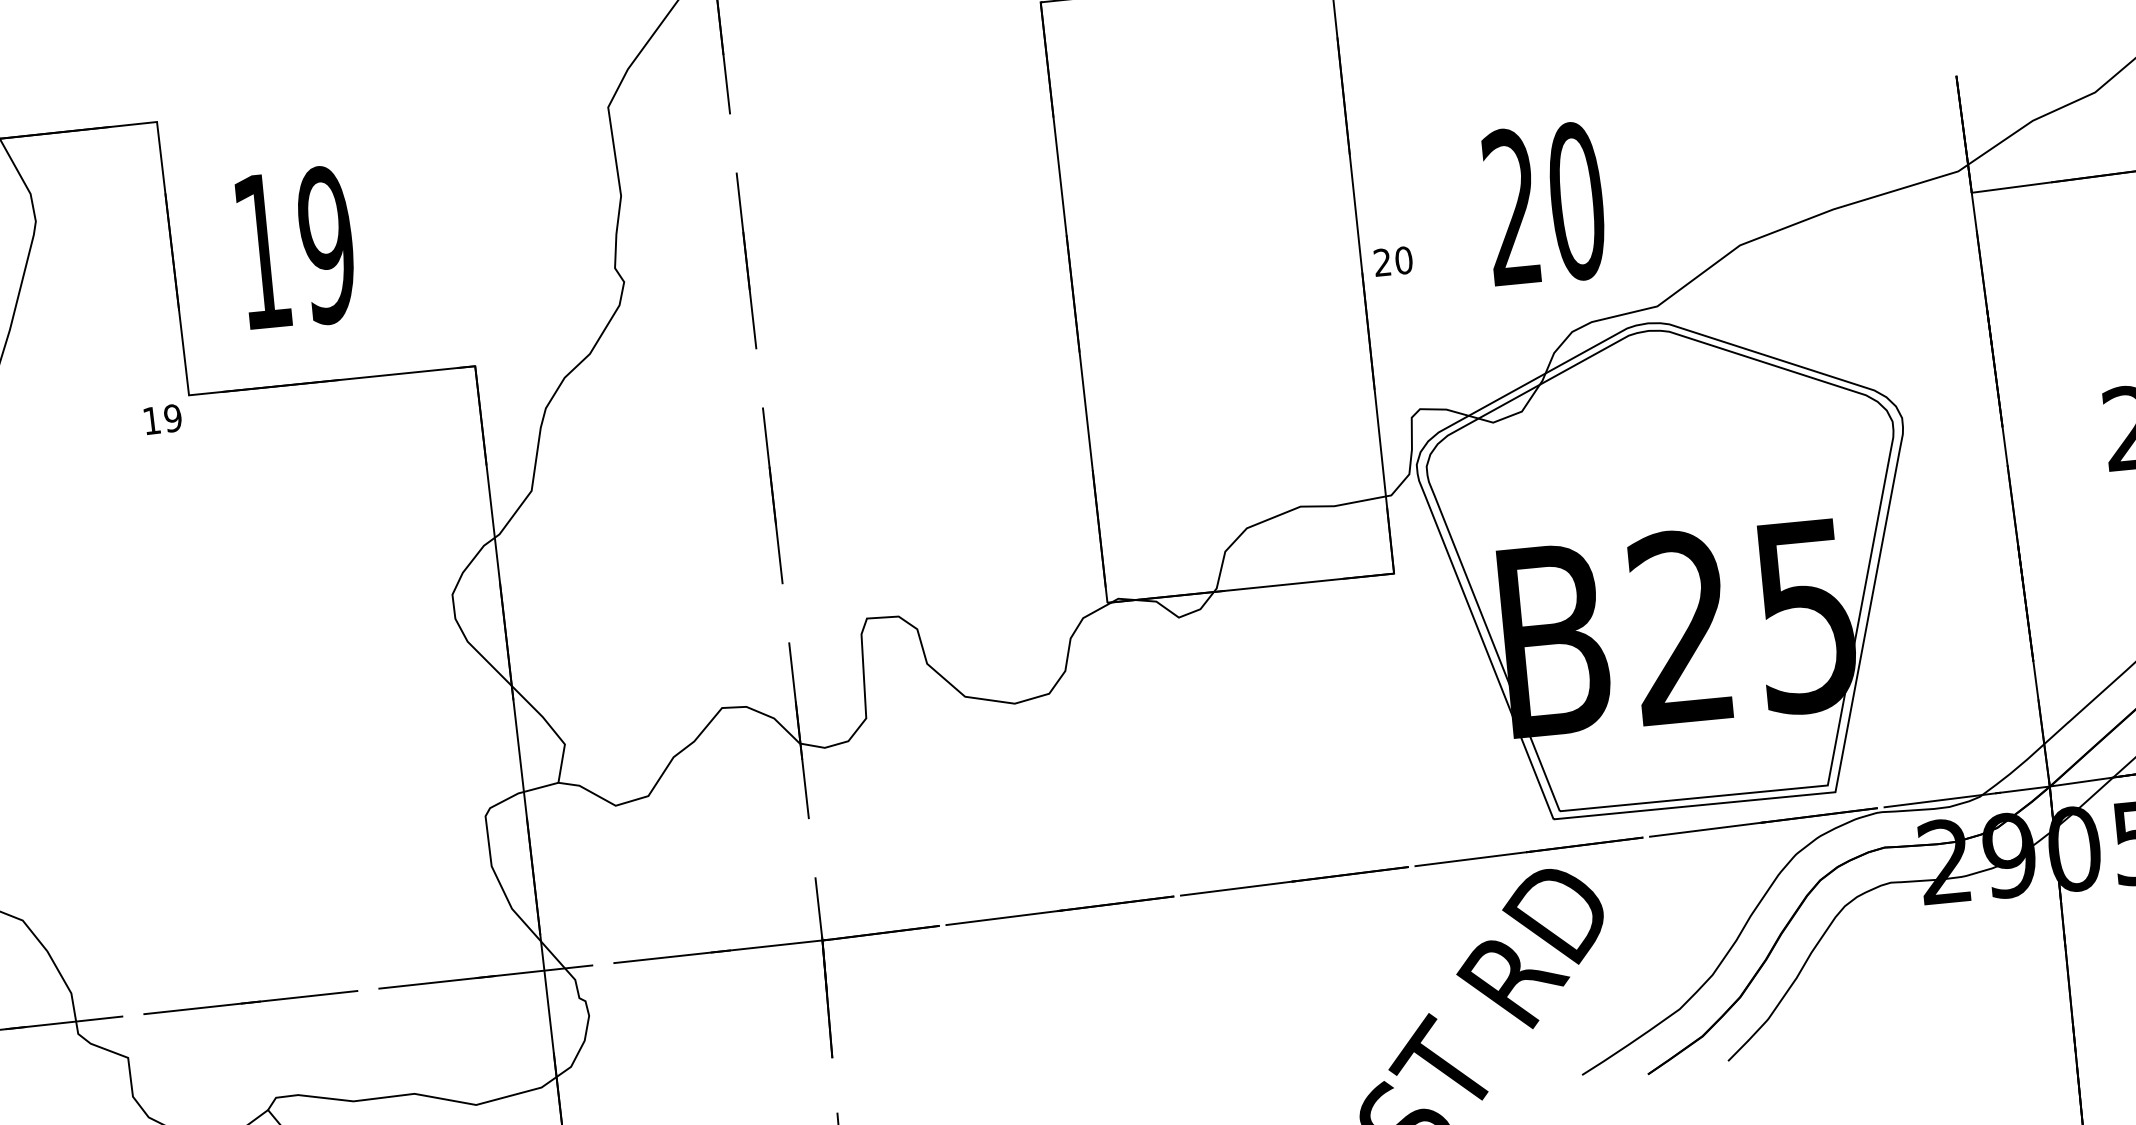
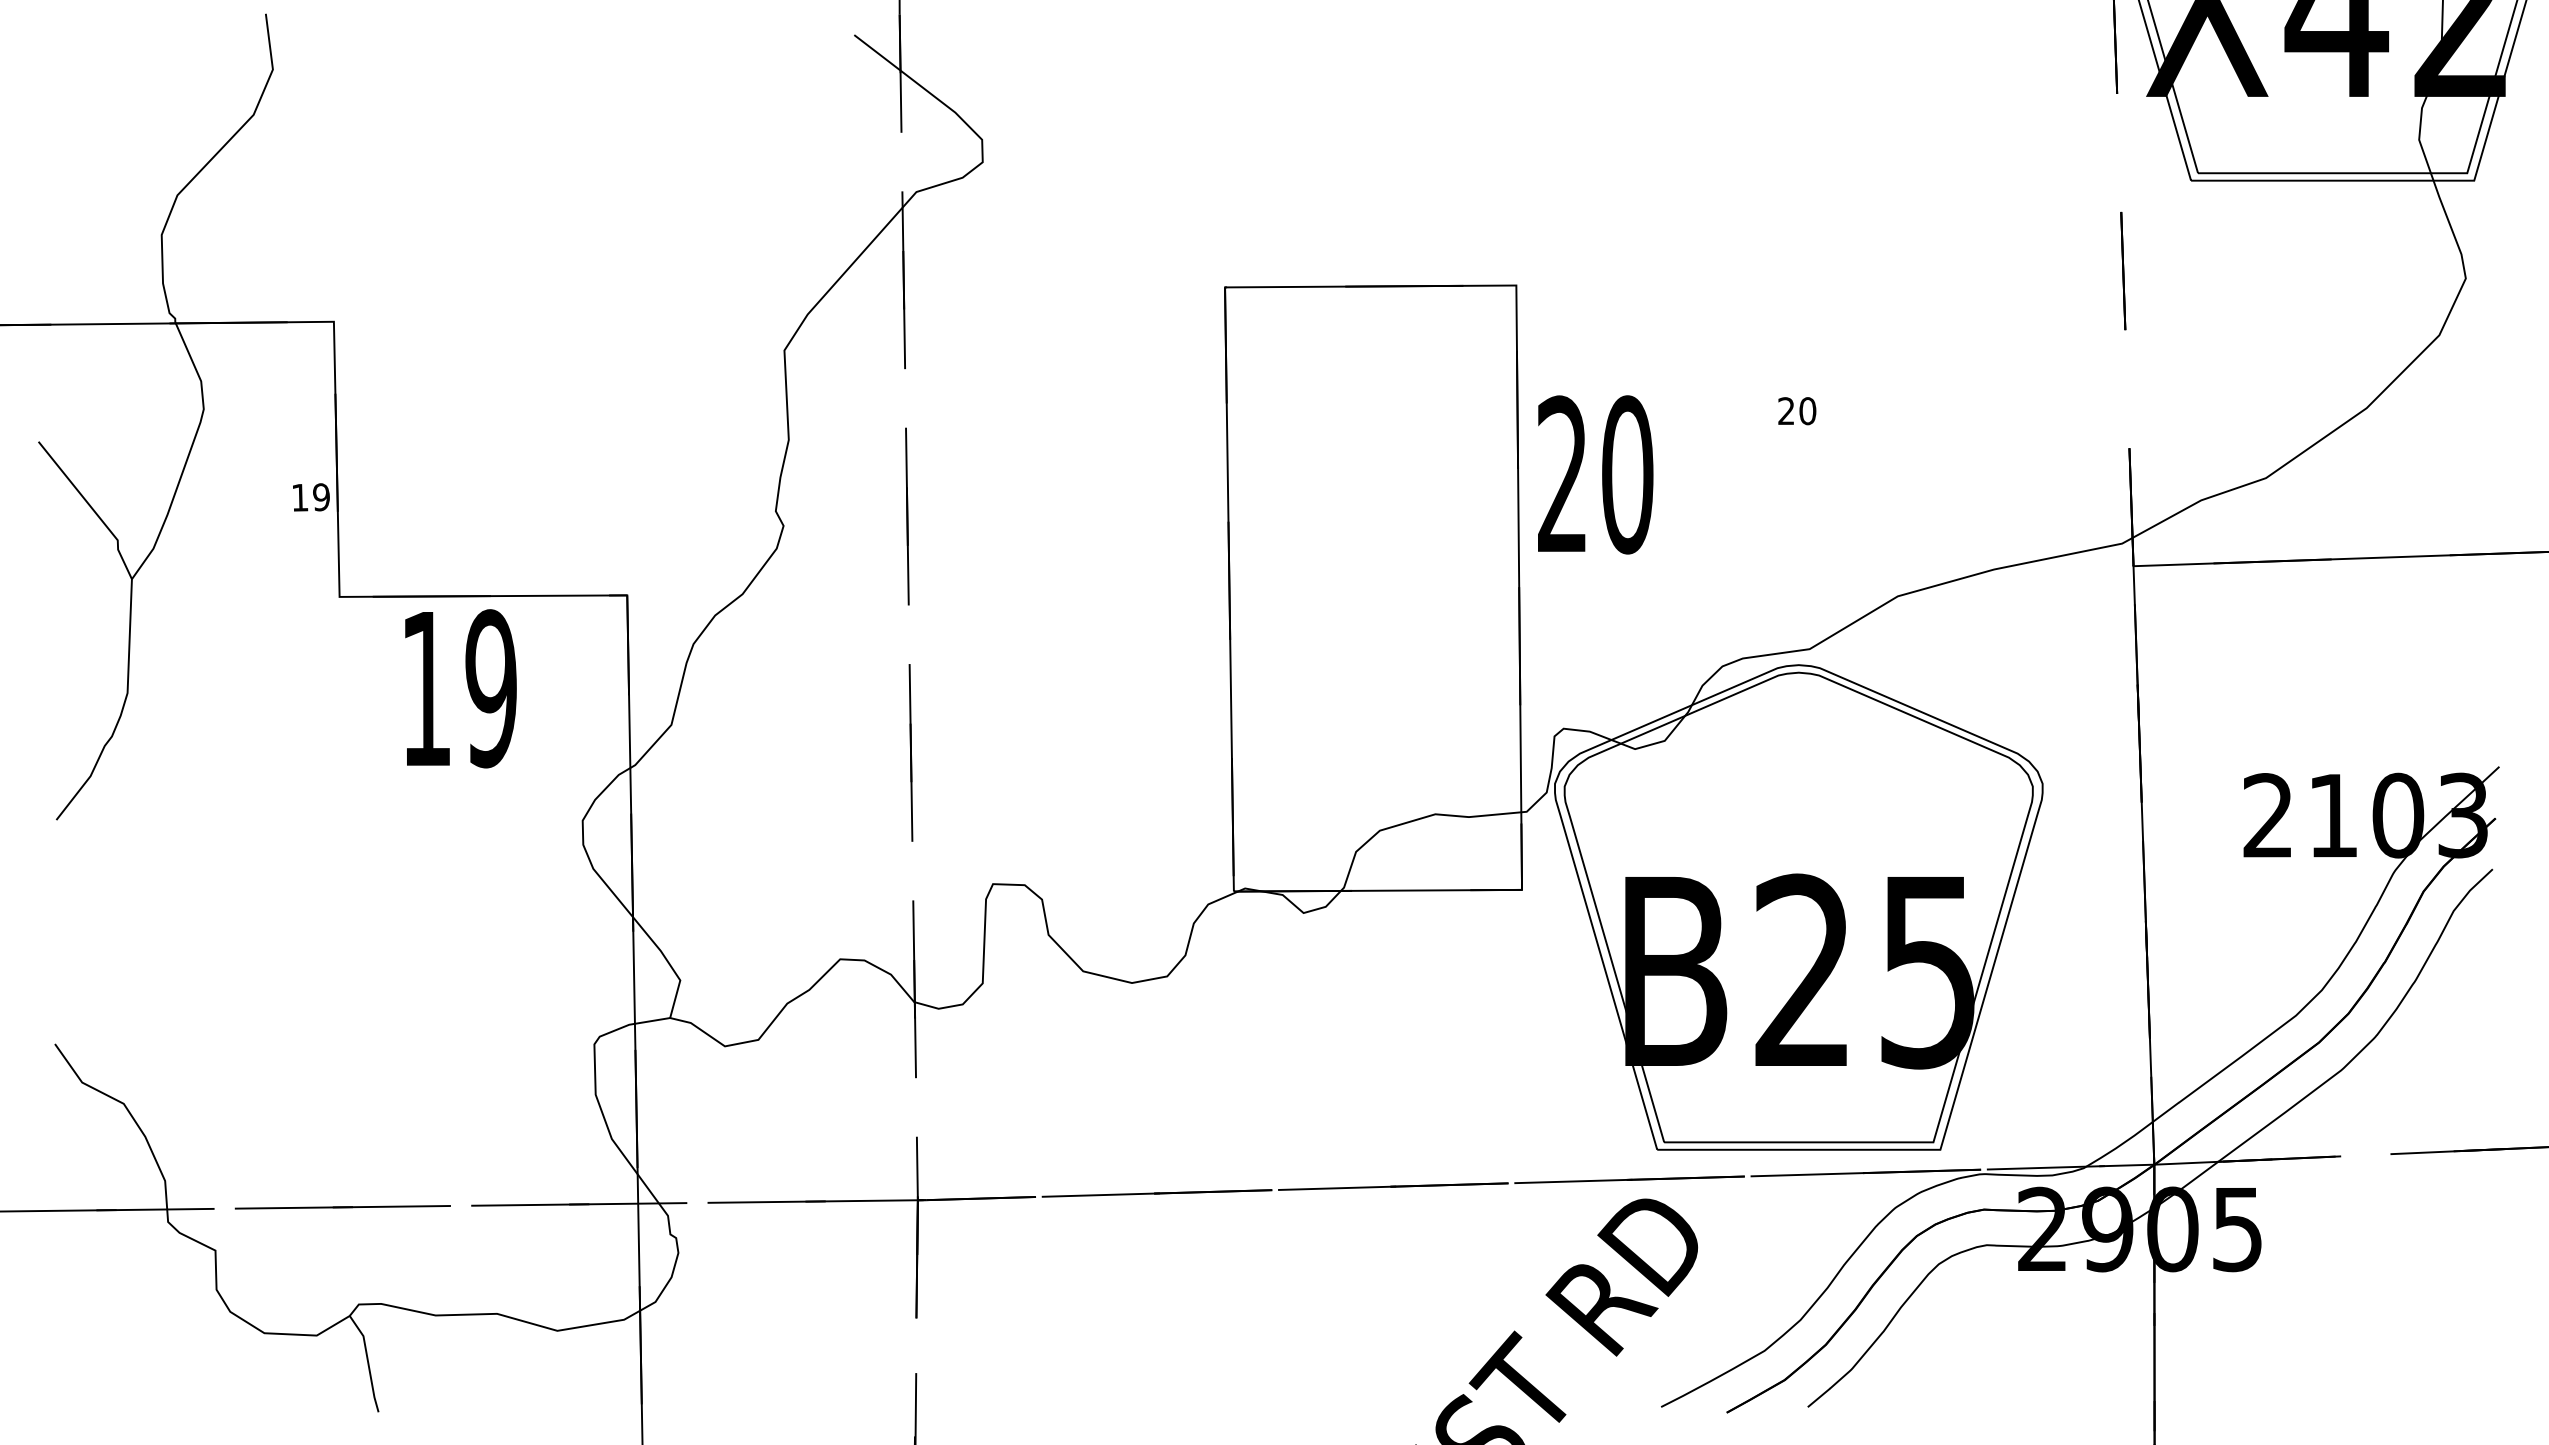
text: (1544, 204) -> (1595, 474), moved
text: (296, 247) -> (460, 688), moved
text: (1393, 261) -> (1797, 411), moved
text: (163, 419) -> (311, 497), moved

